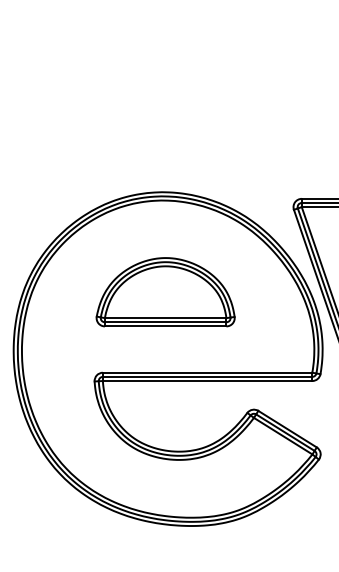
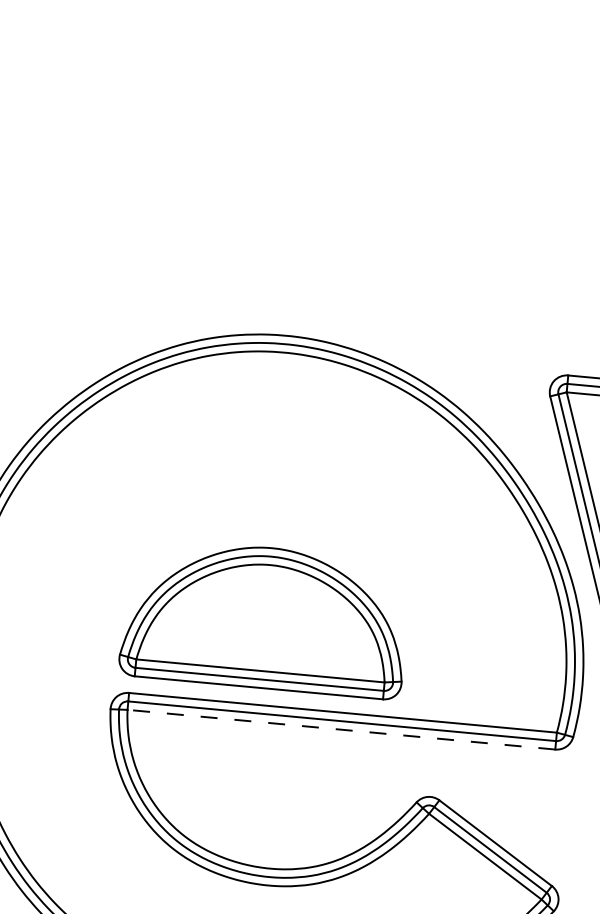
part: (165, 292) -> (264, 618), moved
line: (207, 381) -> (341, 730), solid -> dashed

